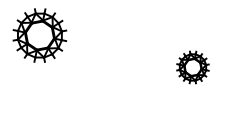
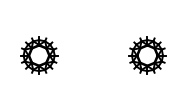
part: (193, 67) -> (147, 55), size x1.67

